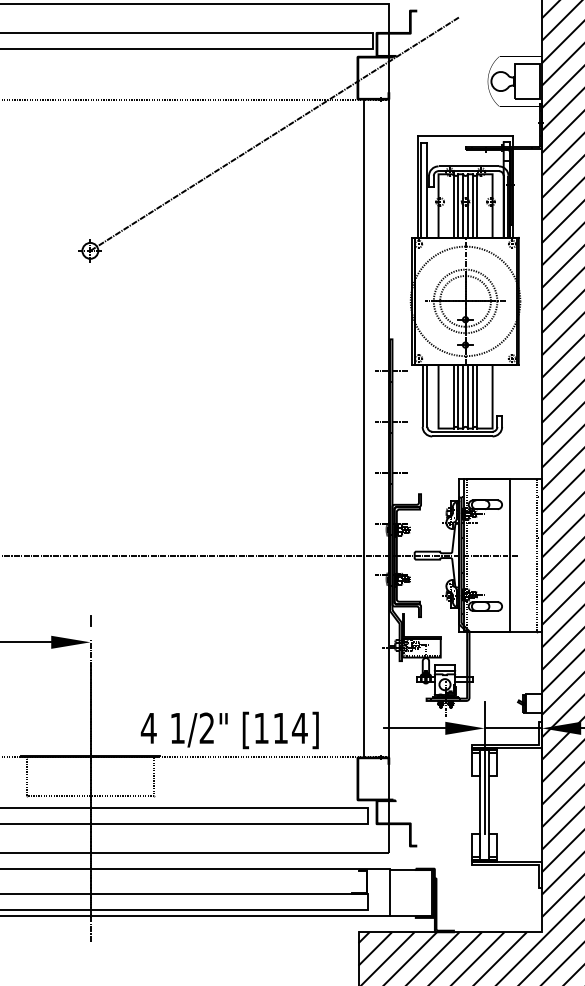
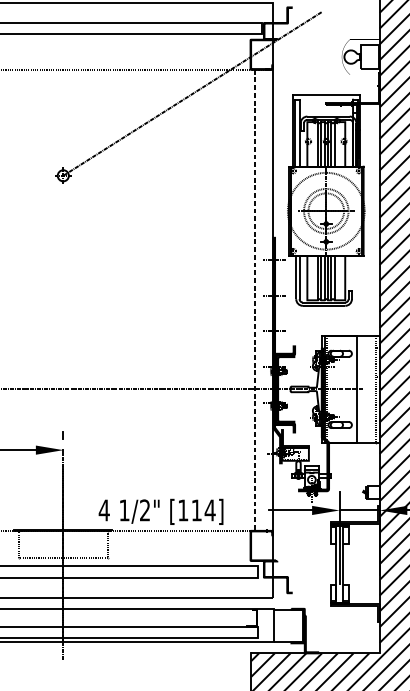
line: (363, 428) -> (254, 300), solid -> dashed

